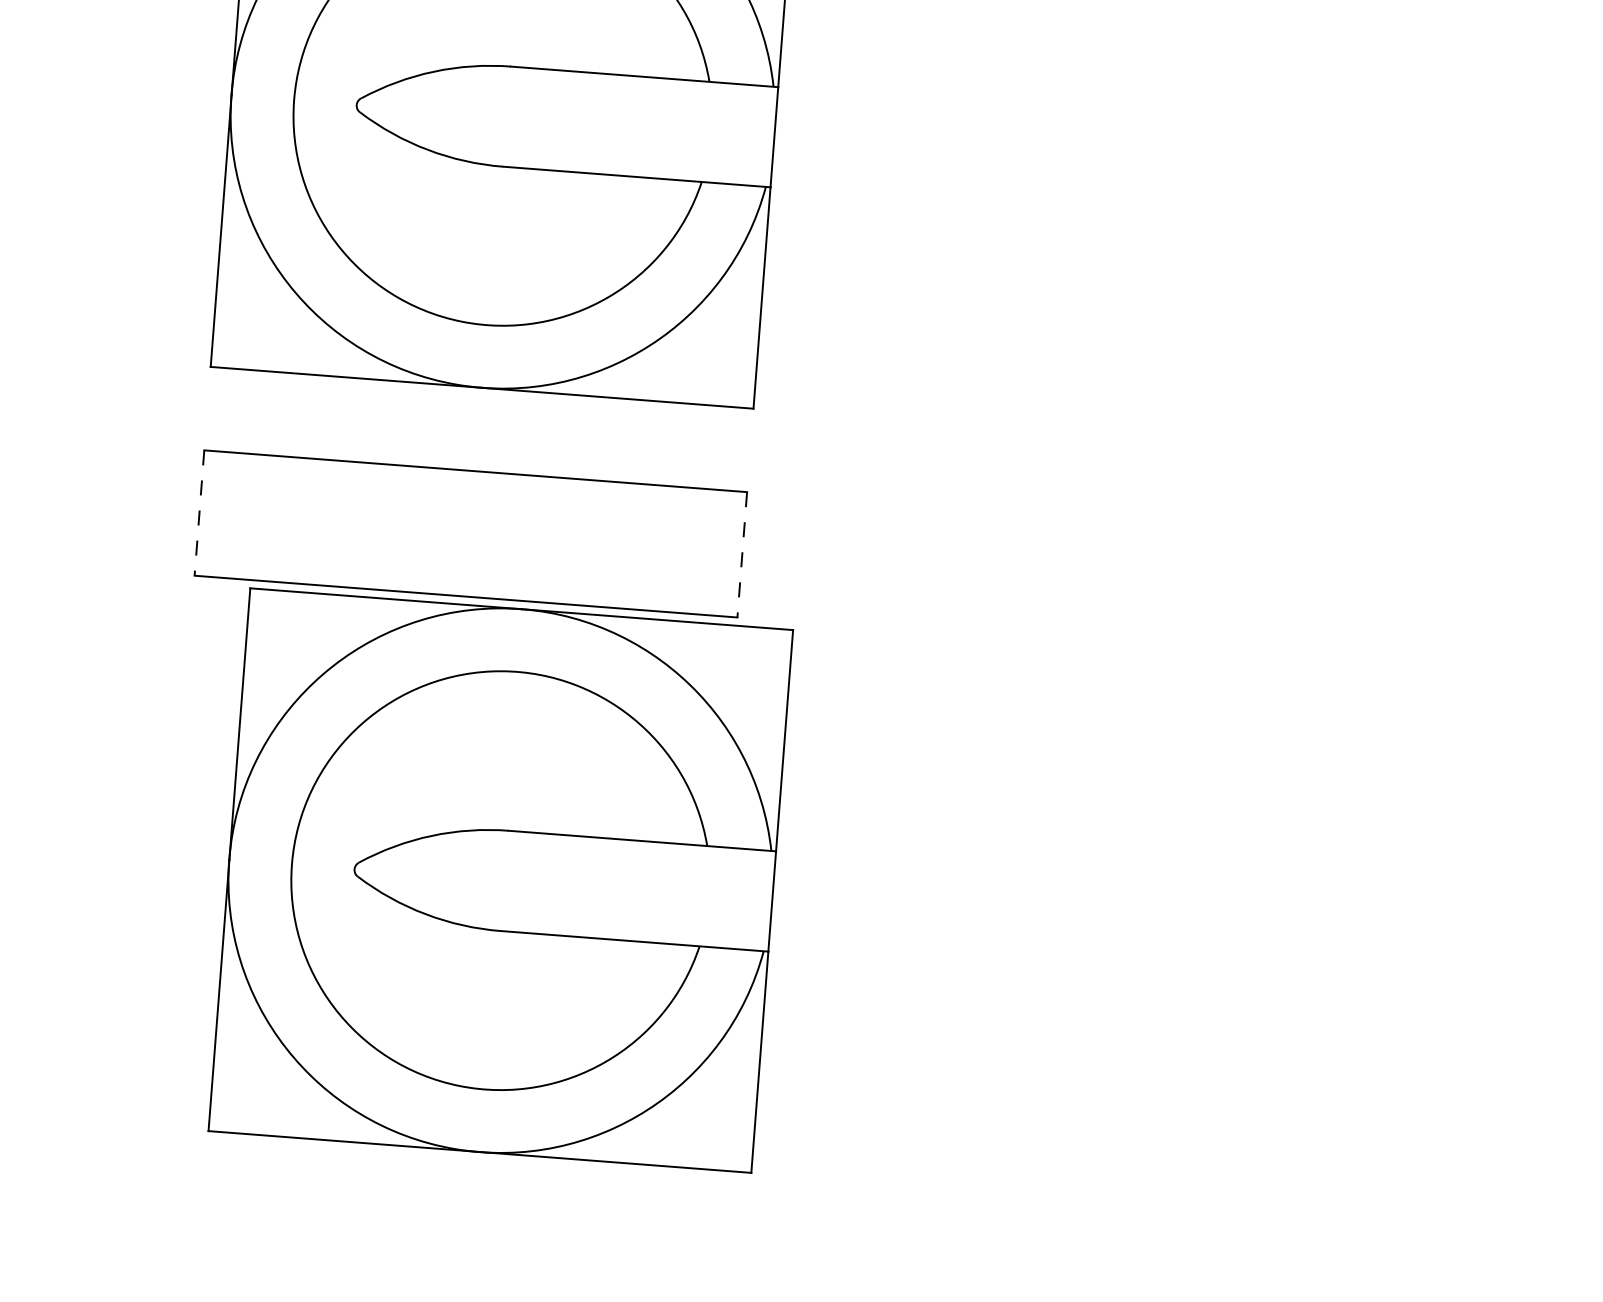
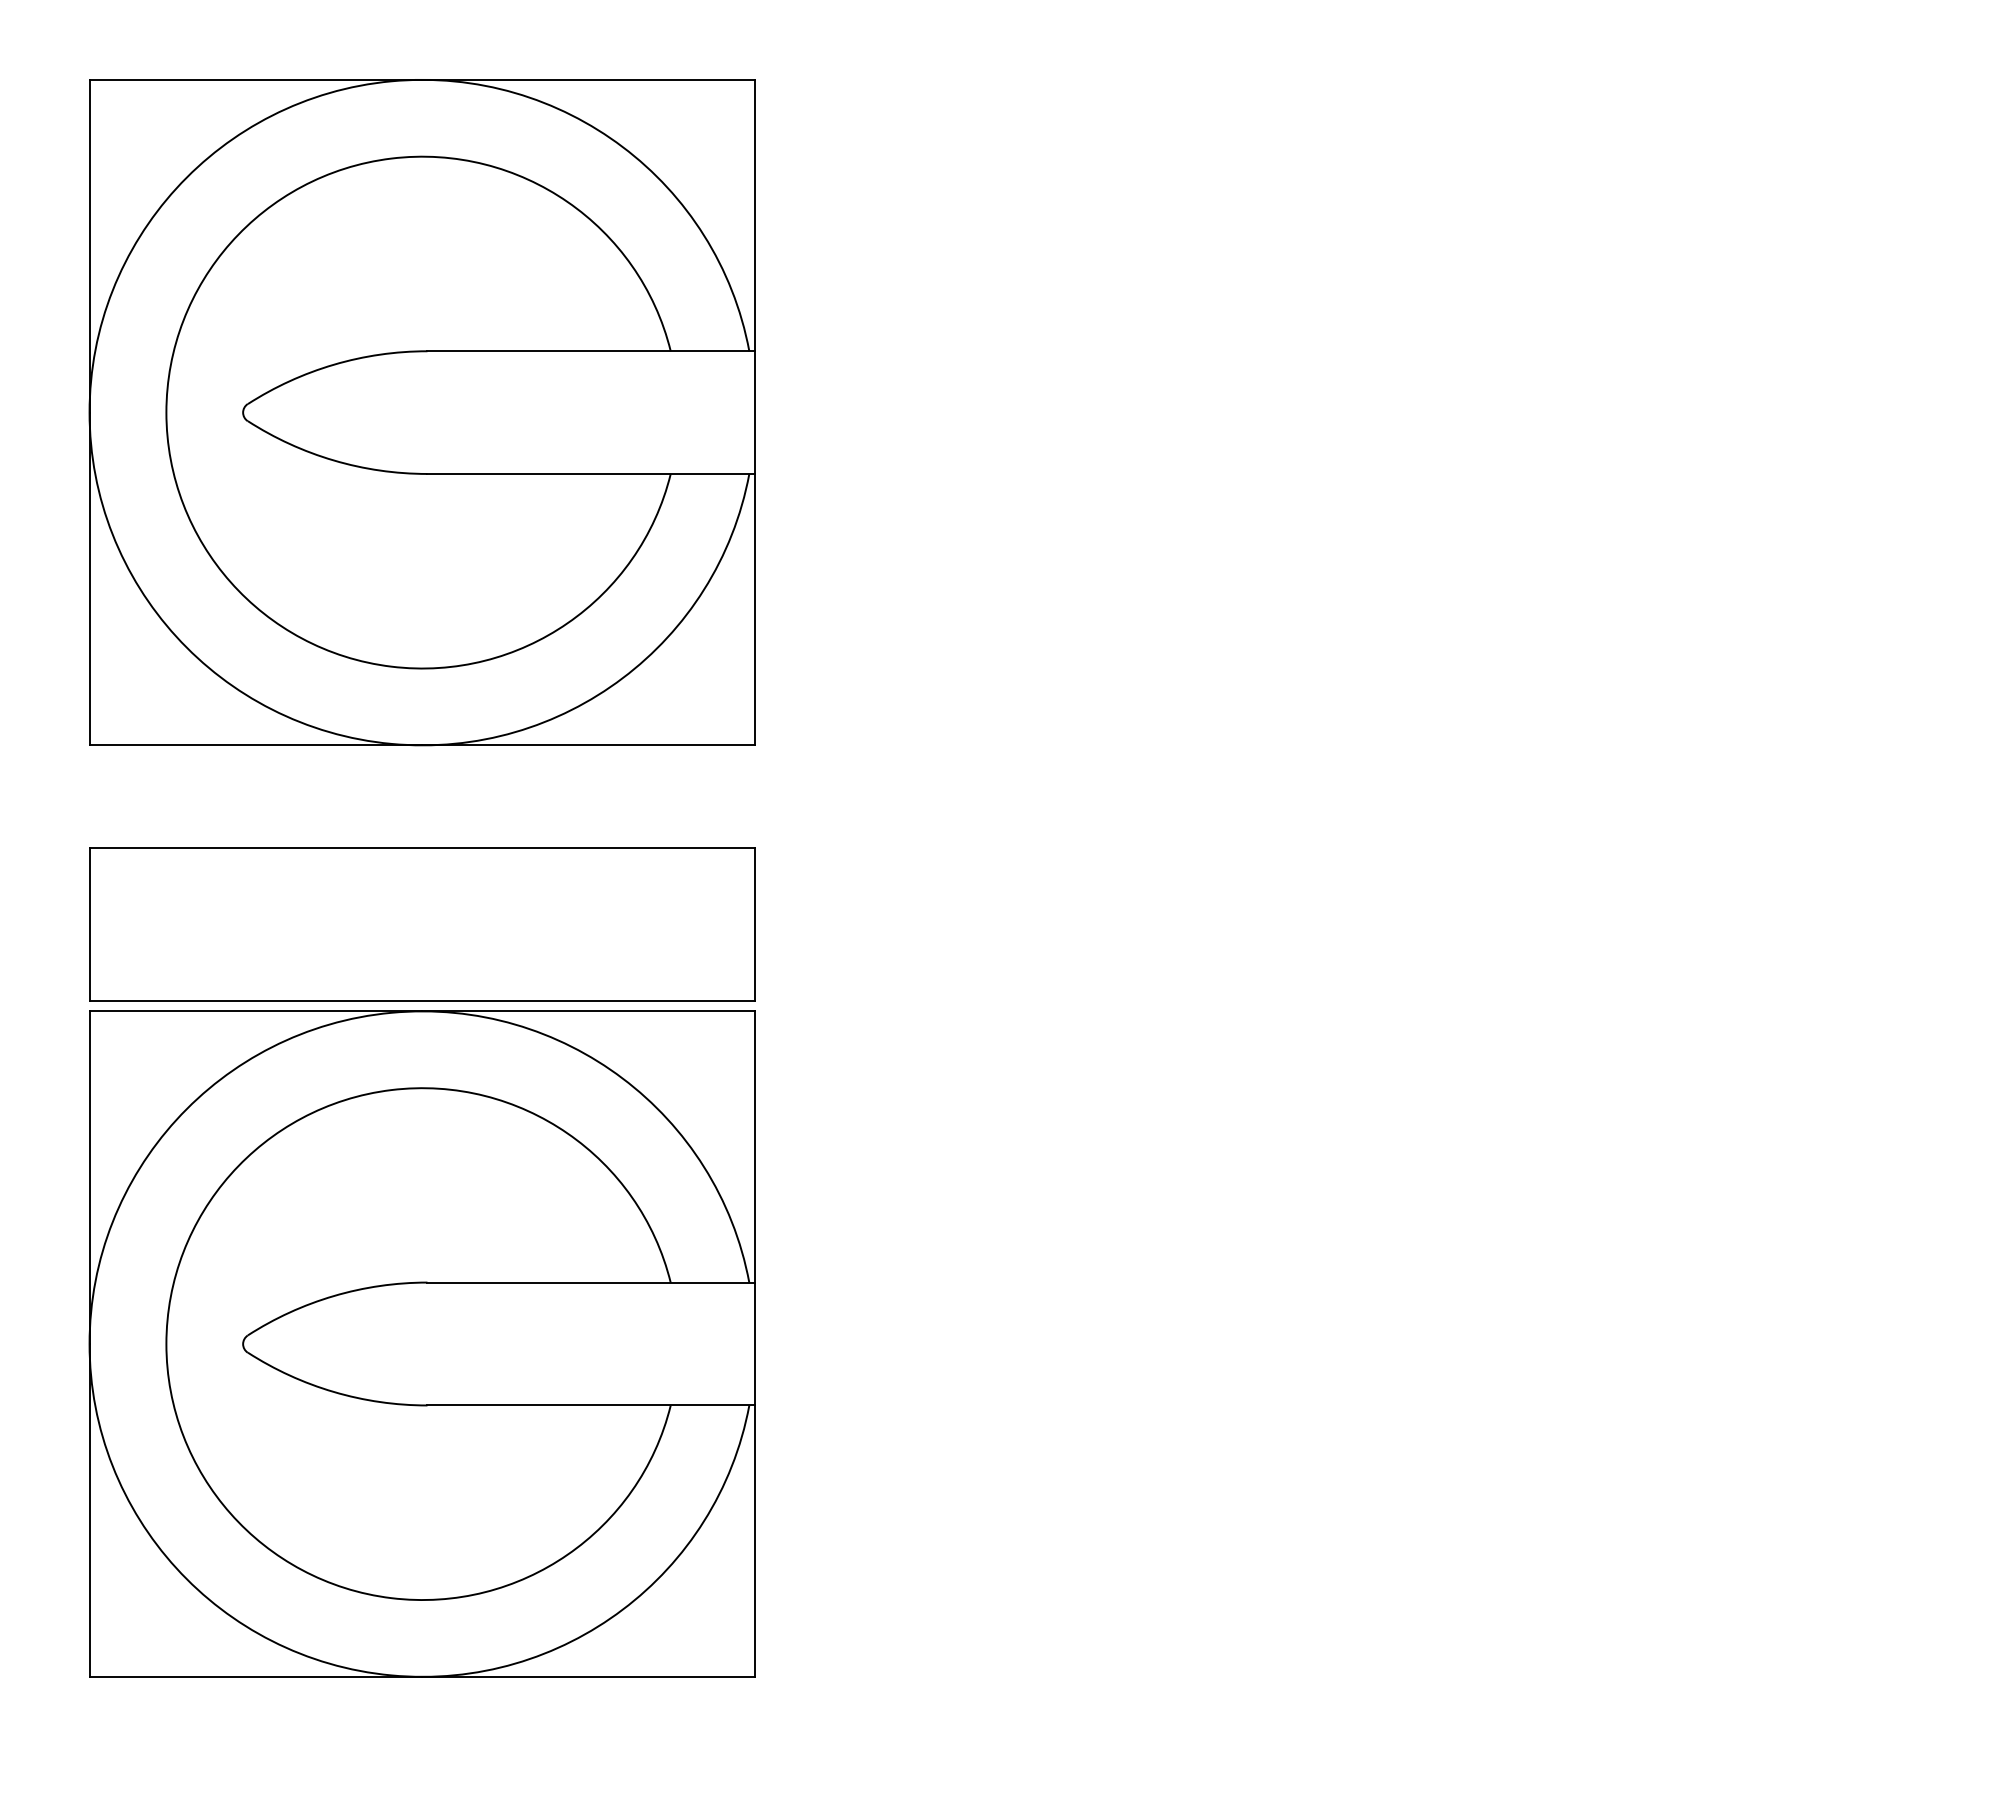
line: (199, 513) -> (89, 924), dashed -> solid
line: (742, 554) -> (755, 924), dashed -> solid
part: (500, 880) -> (421, 1343), moved

